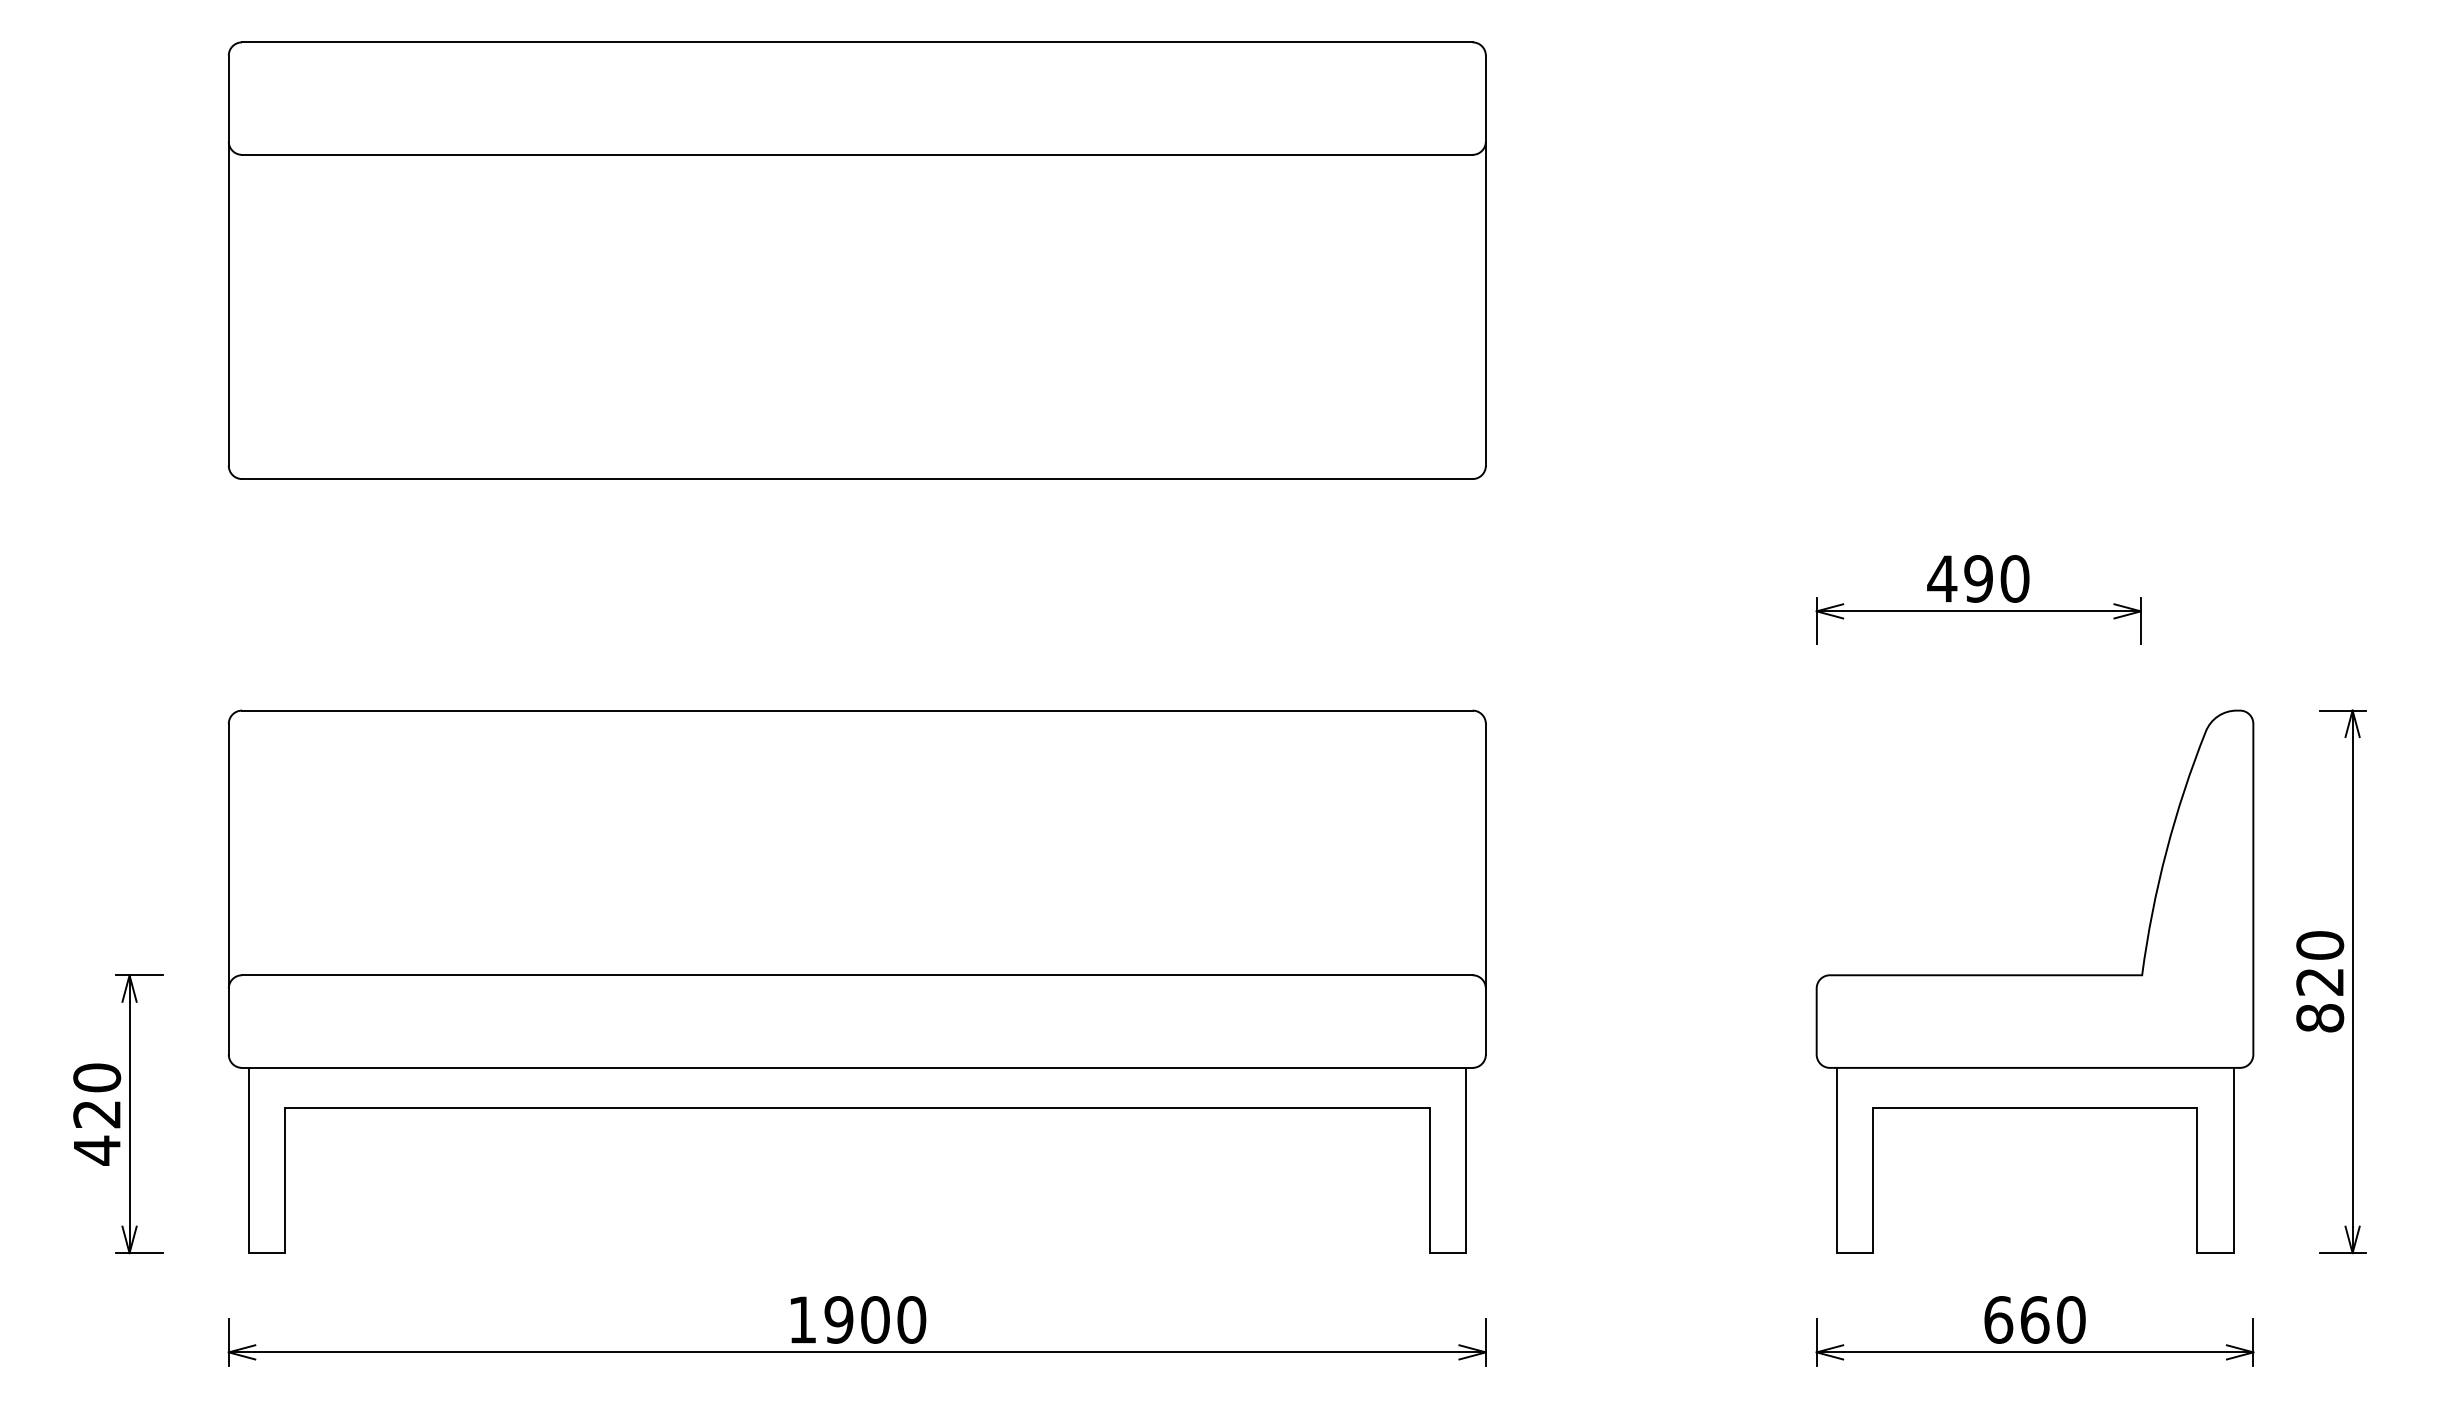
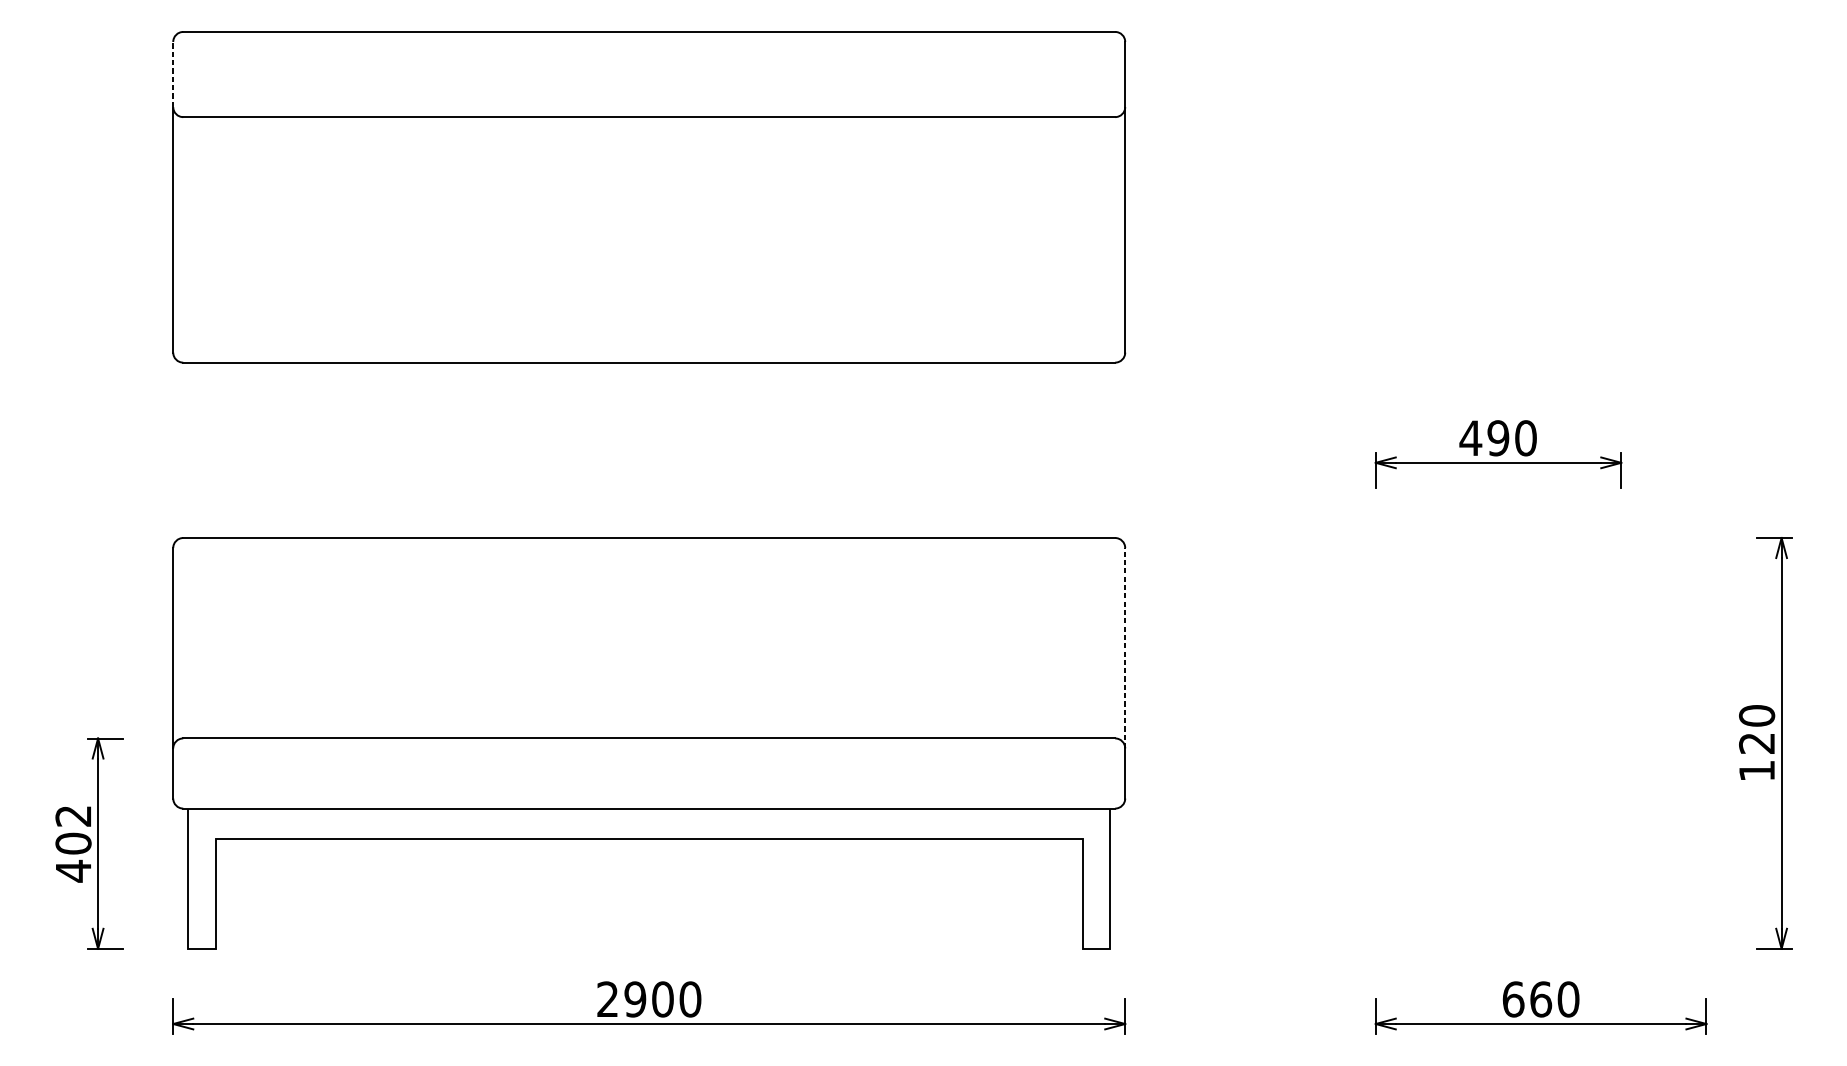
line: (228, 98) -> (173, 74), solid -> dashed
line: (1485, 855) -> (1124, 647), solid -> dashed
part: (2034, 981) -> (1540, 743), removed
text: (2320, 1018) -> (1757, 771), 820 -> 120
text: (97, 1095) -> (73, 829), 420 -> 402
text: (801, 1319) -> (606, 999), 1900 -> 2900

